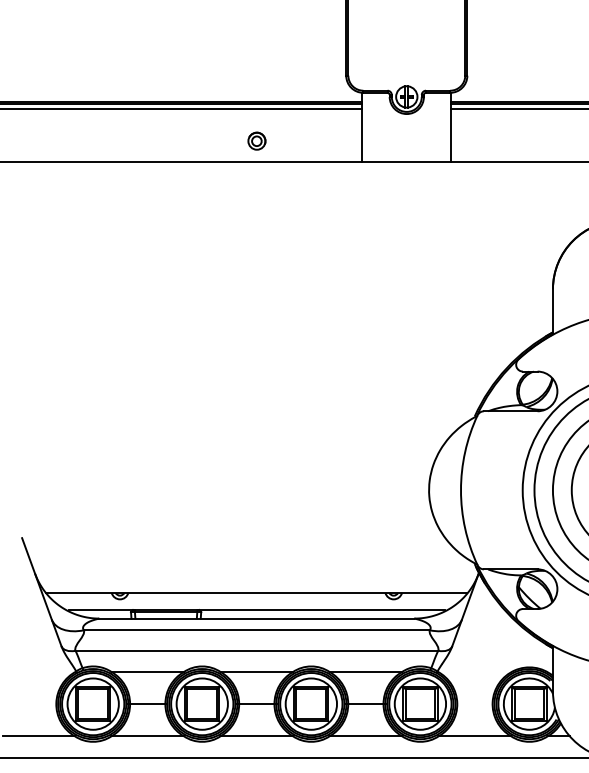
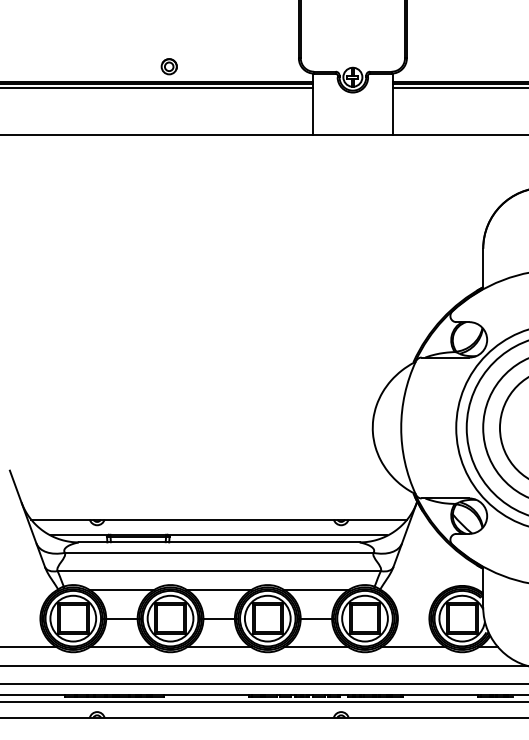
part: (256, 140) -> (168, 66), moved

